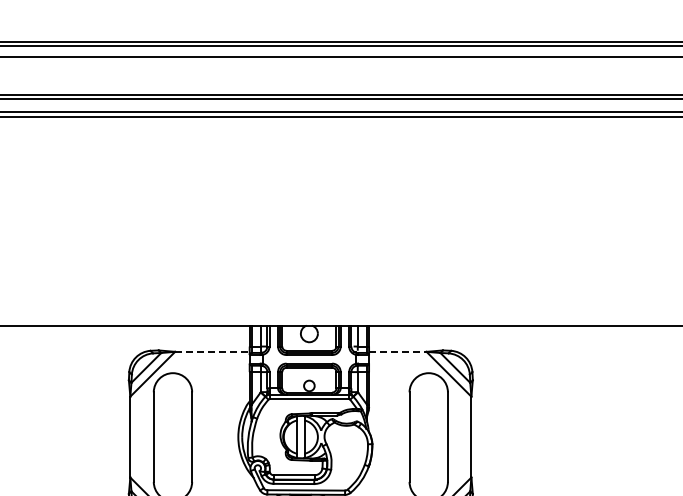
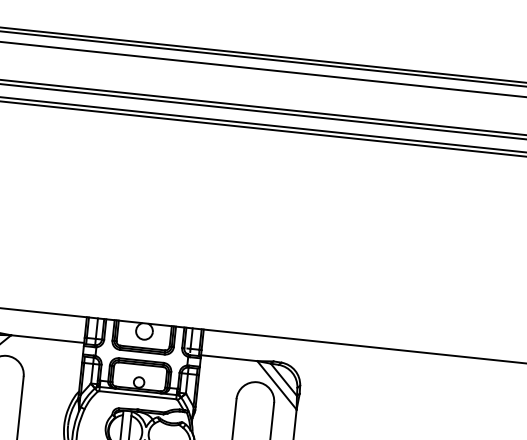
line: (212, 351) -> (47, 338), dashed -> solid
line: (397, 351) -> (228, 357), dashed -> solid

